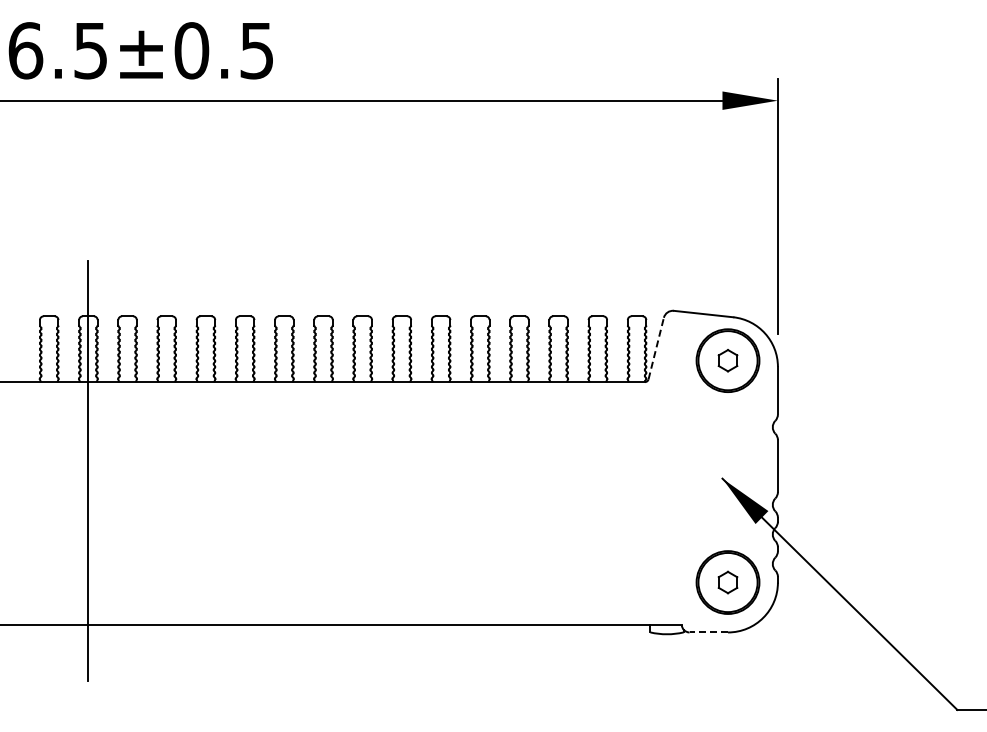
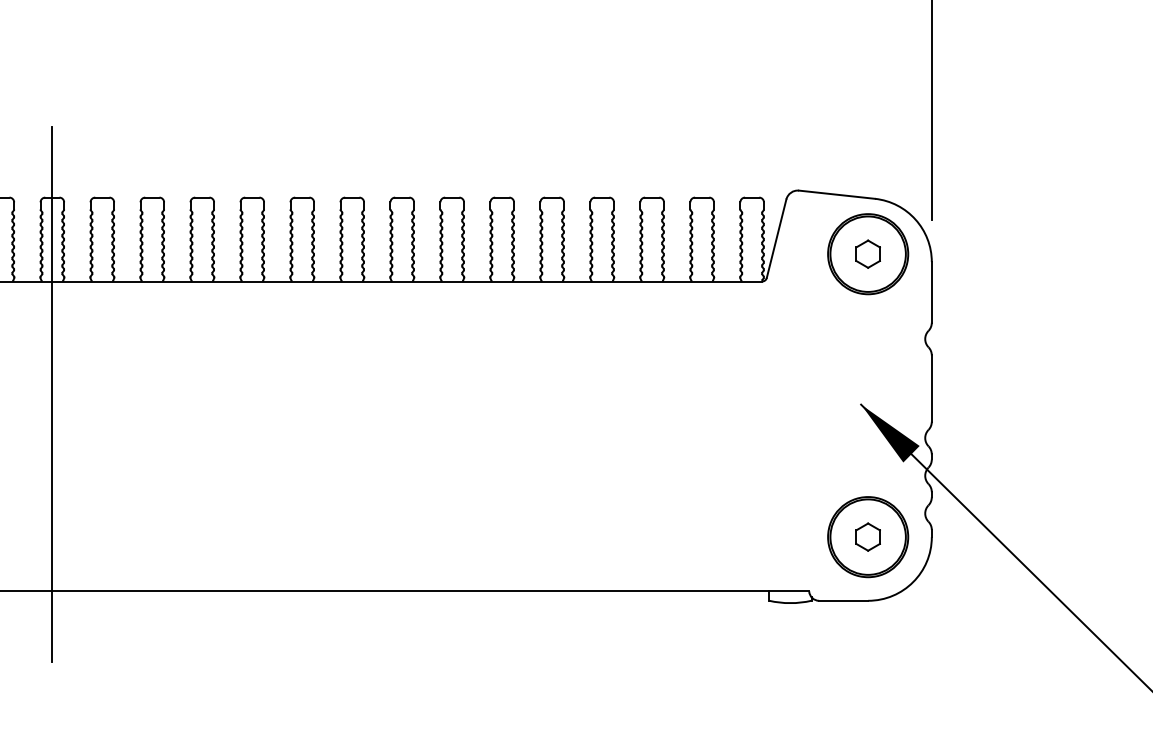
line: (656, 348) -> (776, 238), dashed -> solid
line: (708, 632) -> (843, 600), dashed -> solid

